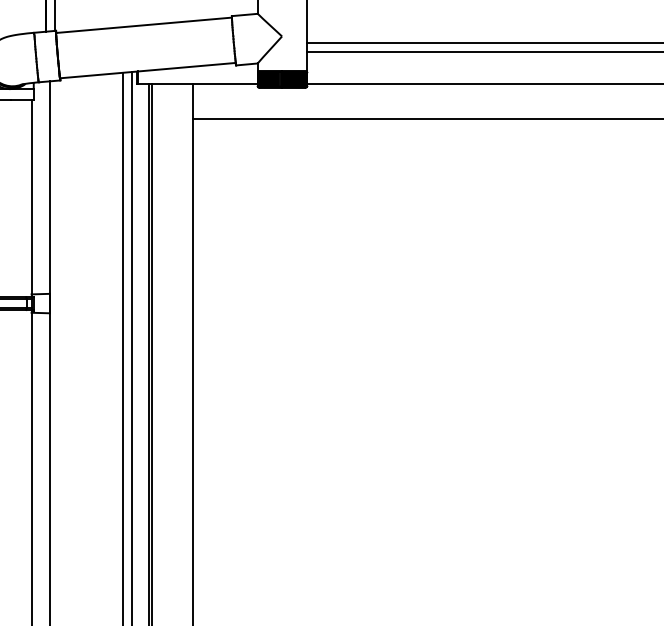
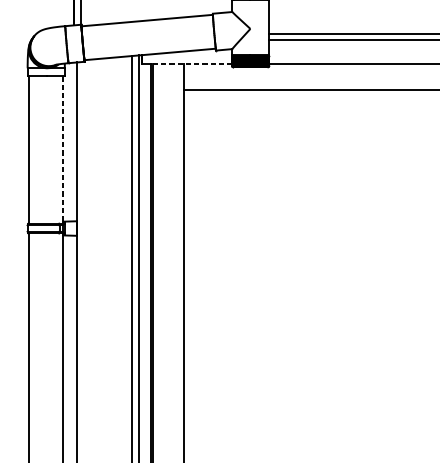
line: (202, 84) -> (190, 64), solid -> dashed
line: (31, 198) -> (63, 150), solid -> dashed

